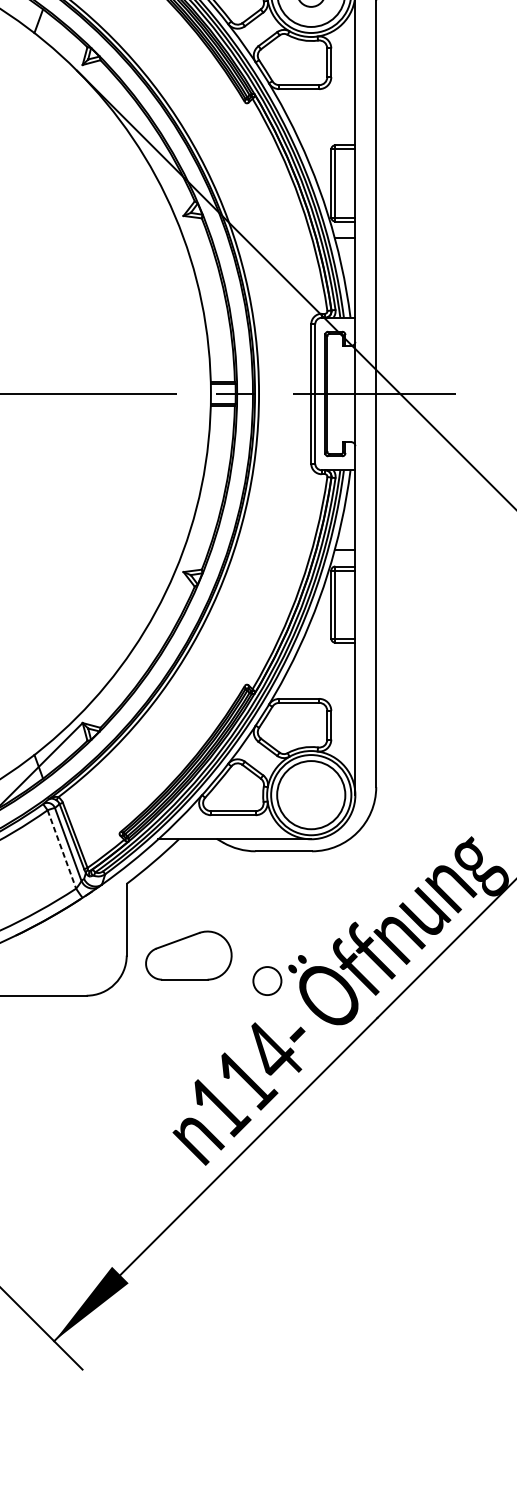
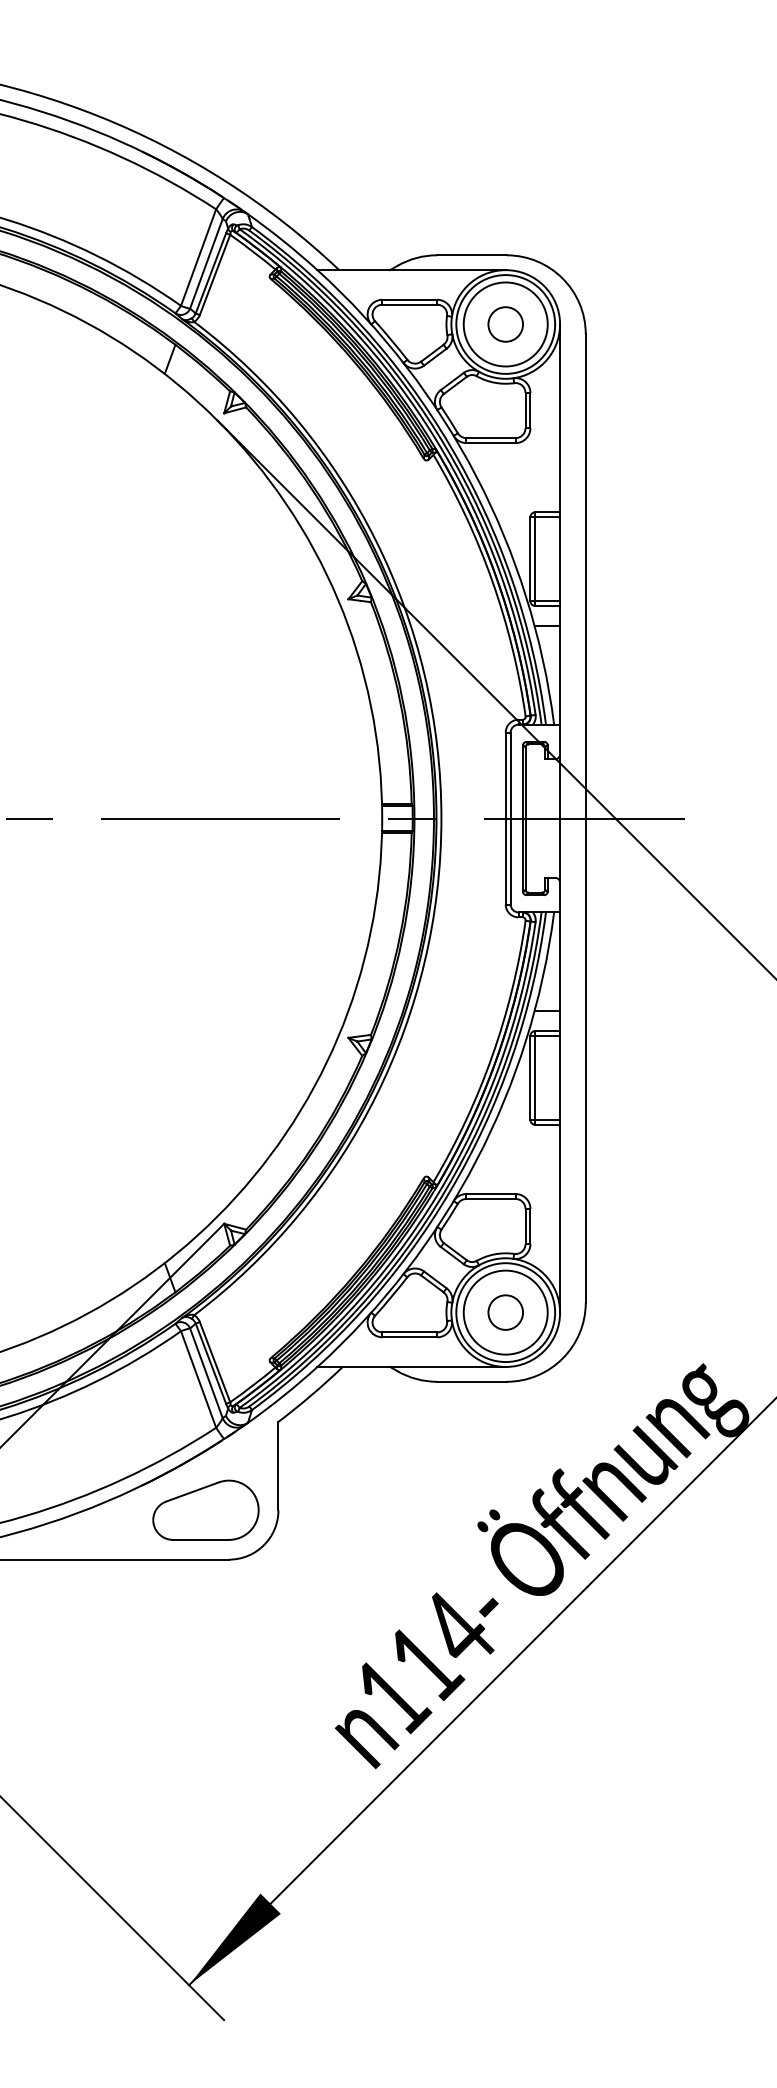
line: (61, 849) -> (198, 1379), dashed -> solid
part: (188, 955) -> (205, 1509), moved
circle: (267, 980) -> (505, 1312), moved

